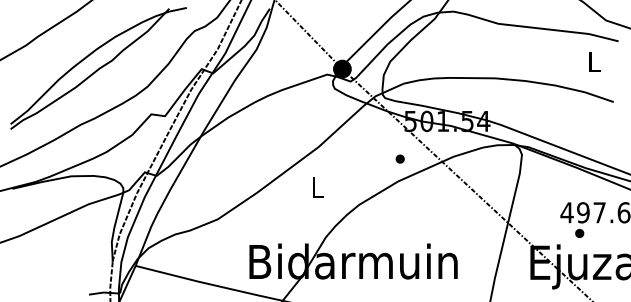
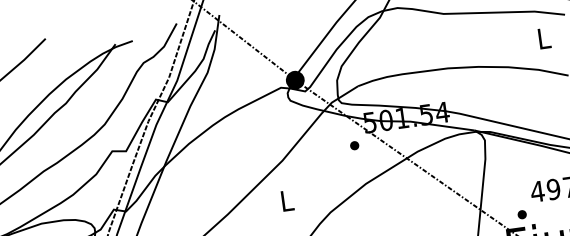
part: (399, 158) -> (353, 145), moved
part: (579, 233) -> (522, 214), moved

